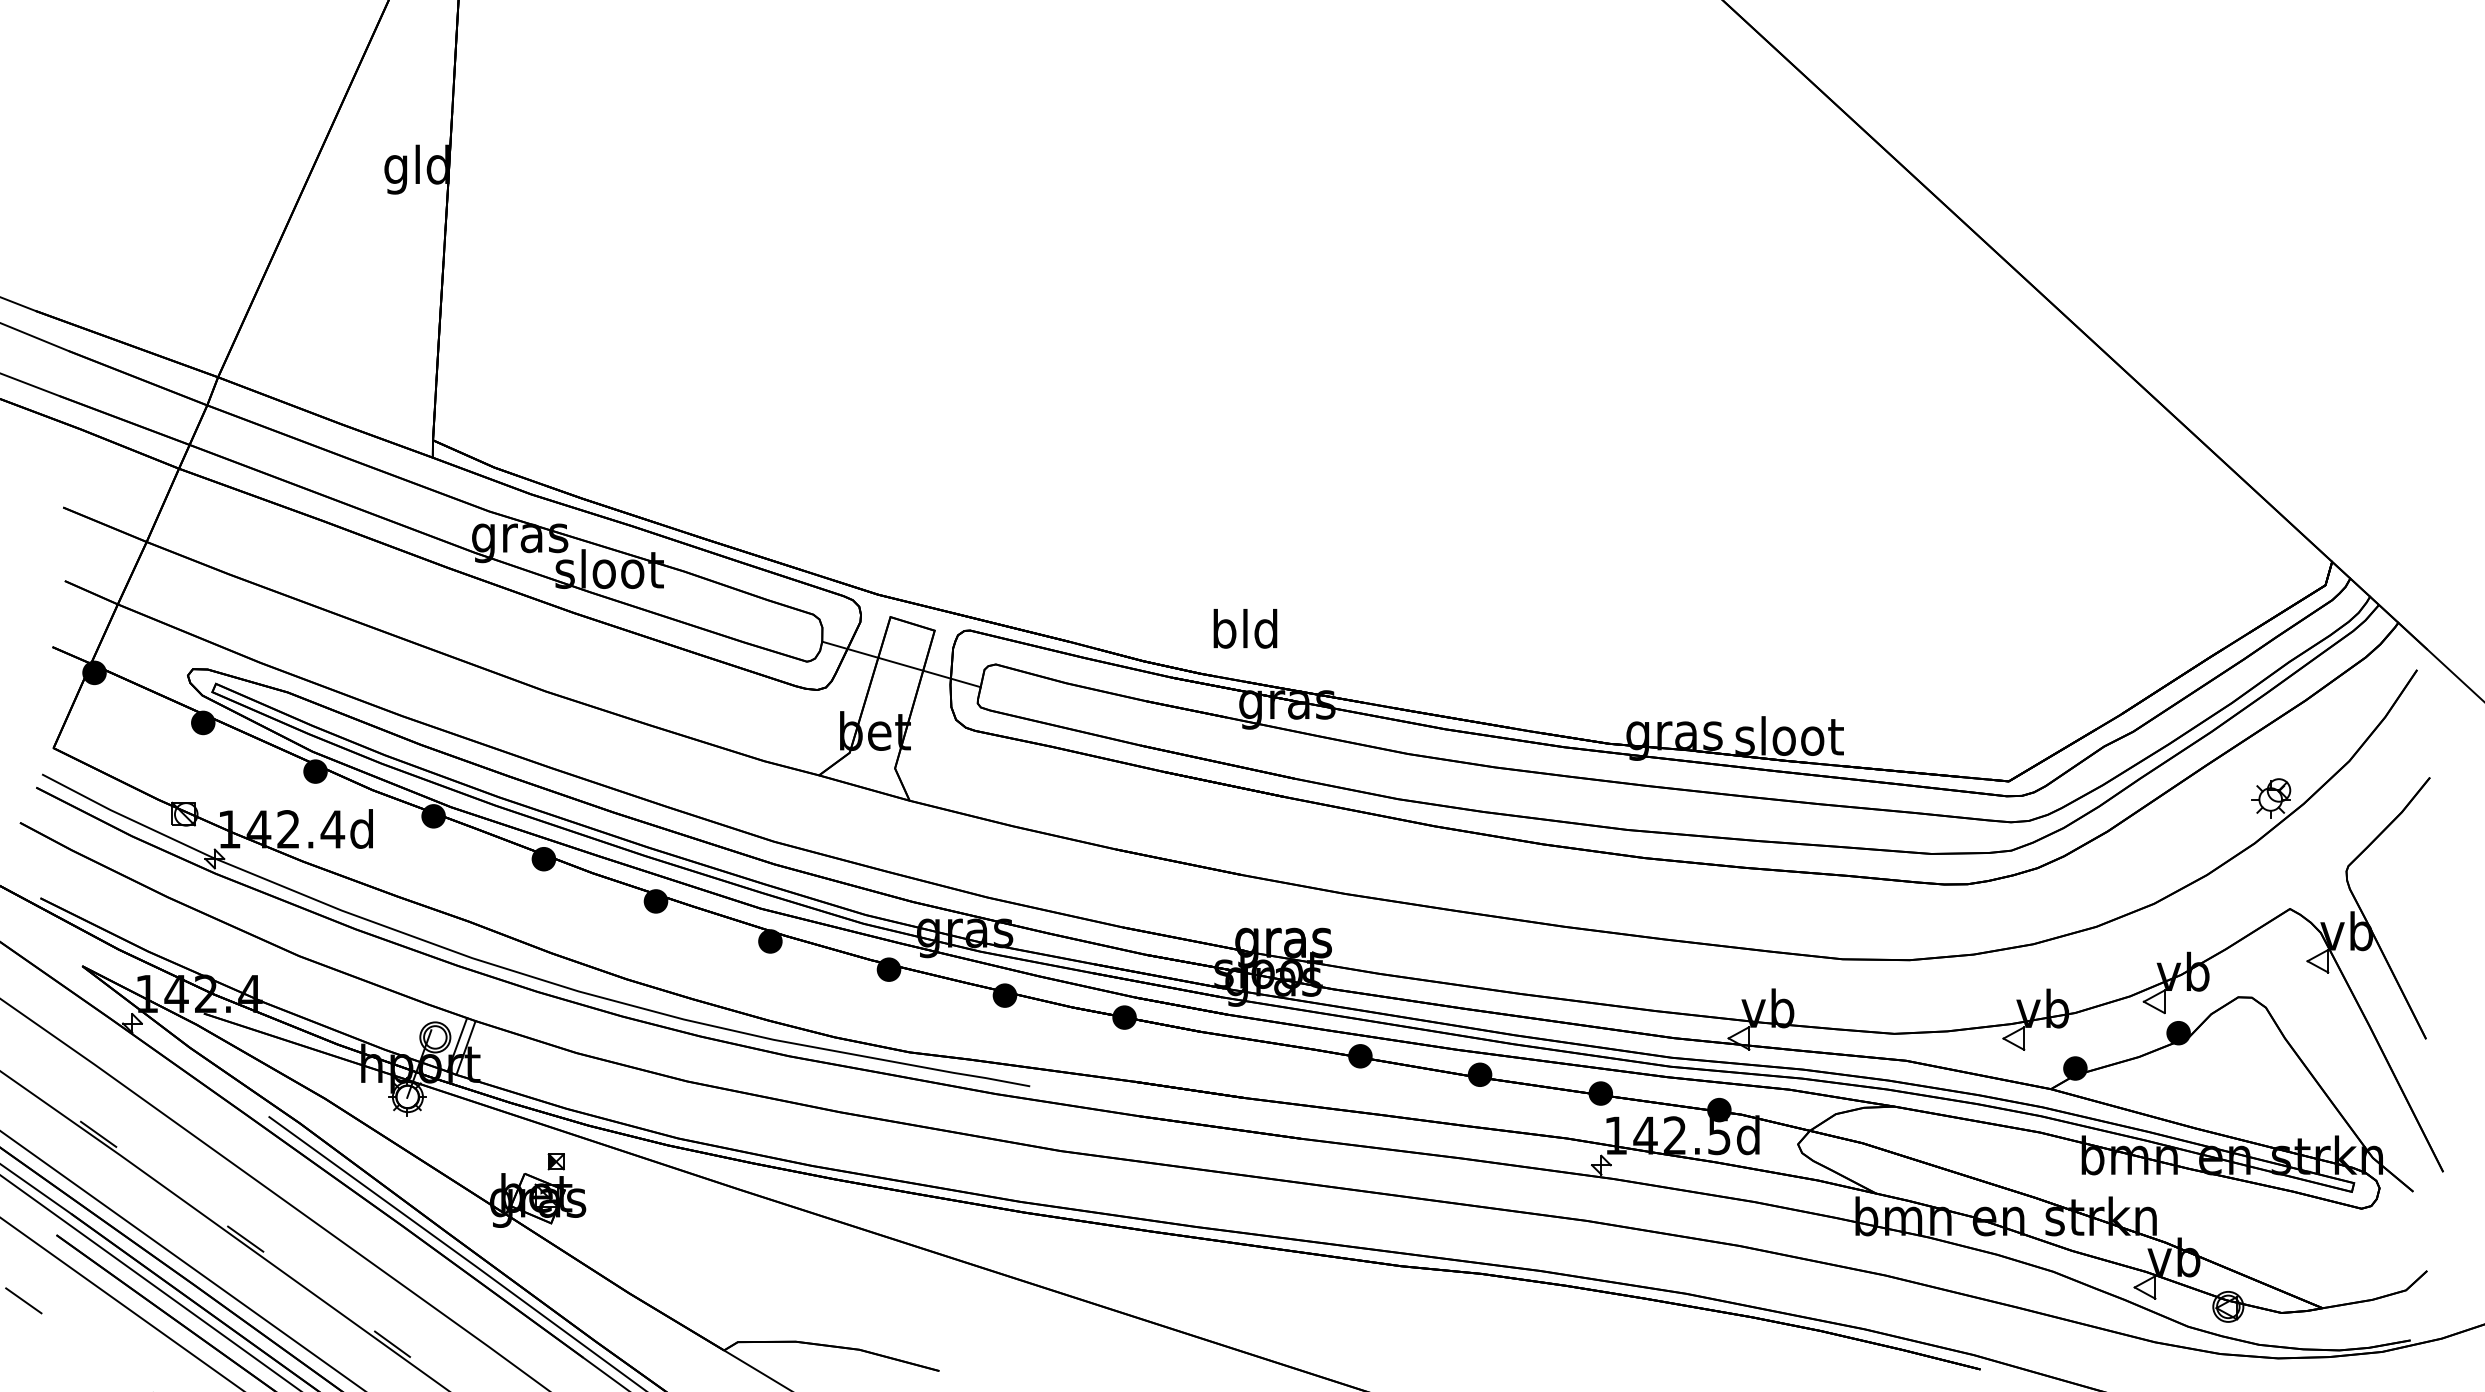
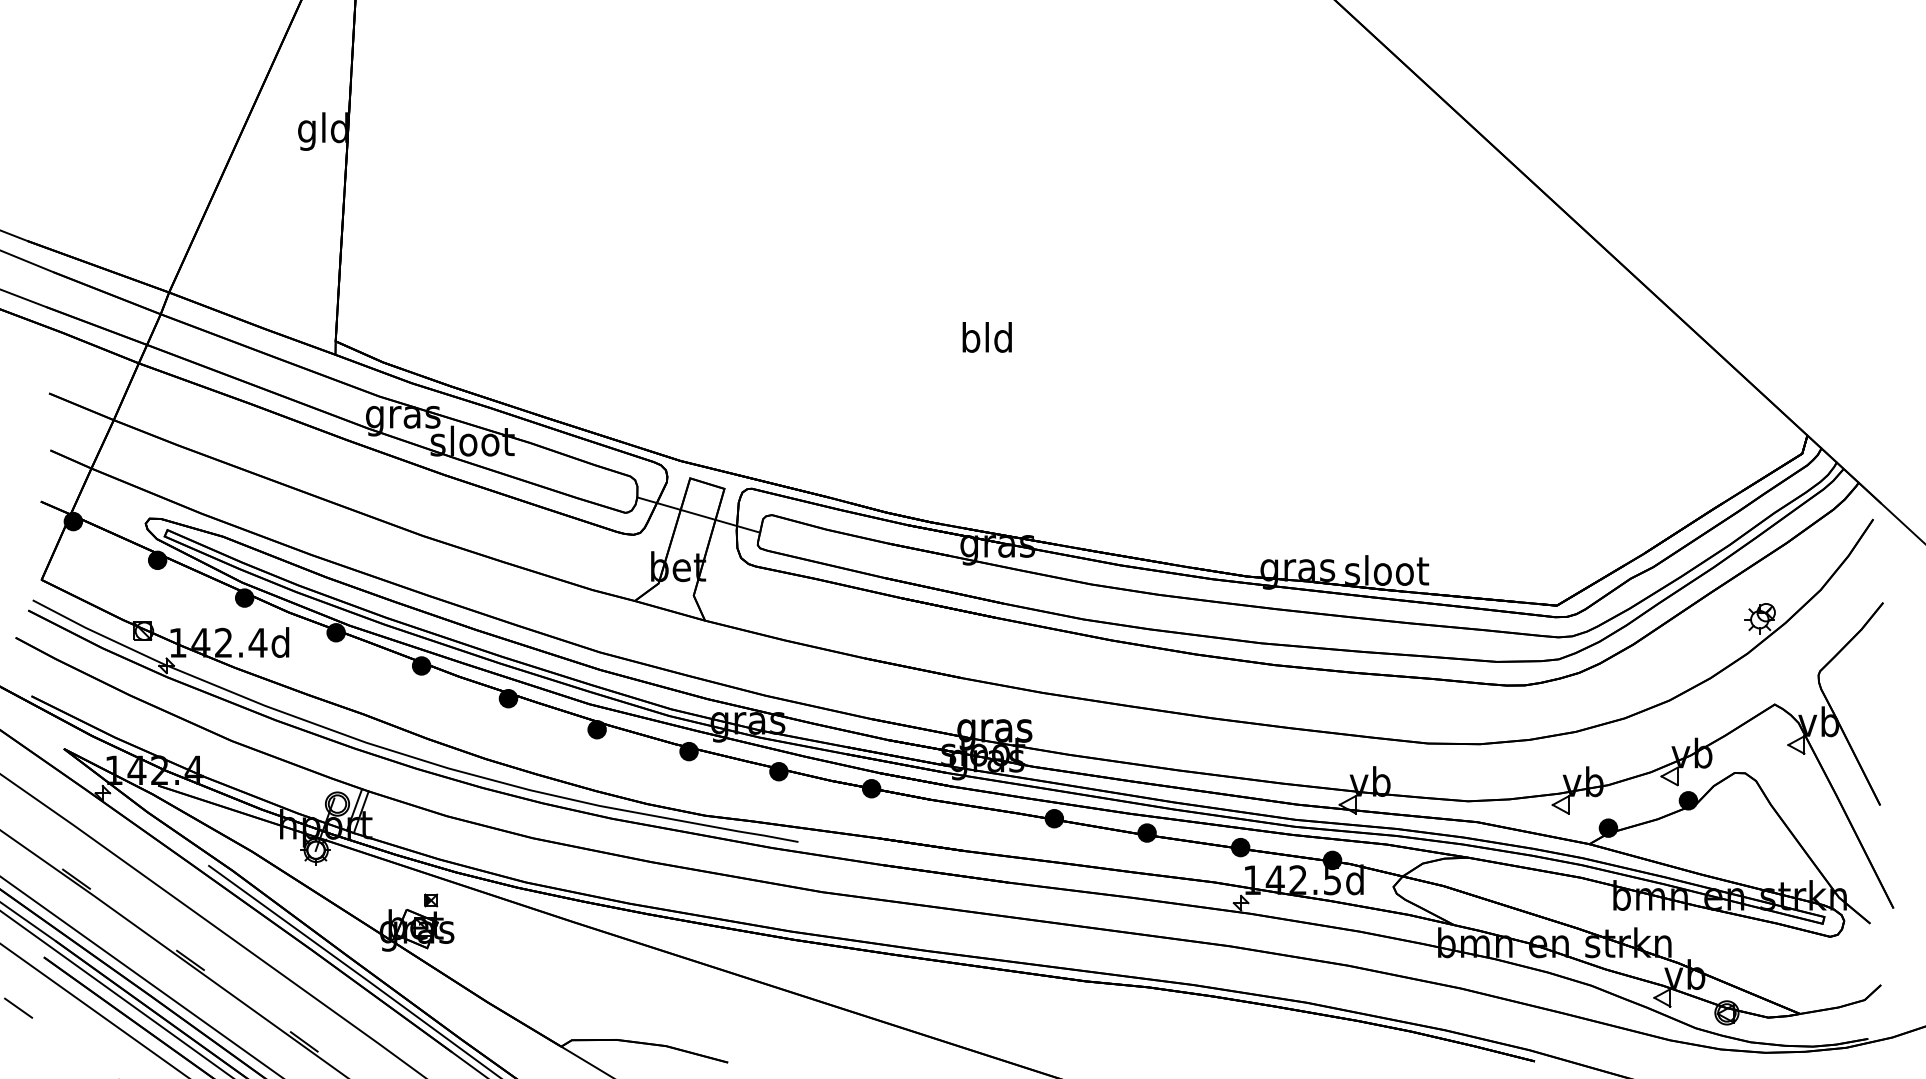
text: (1244, 628) -> (986, 337), moved

